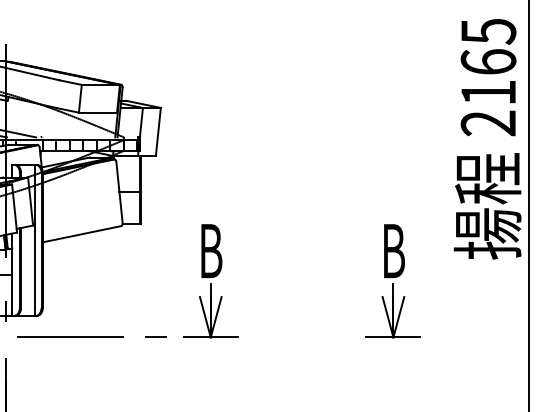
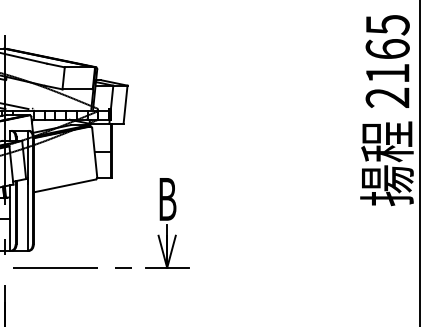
part: (393, 281) -> (312, 223), removed

